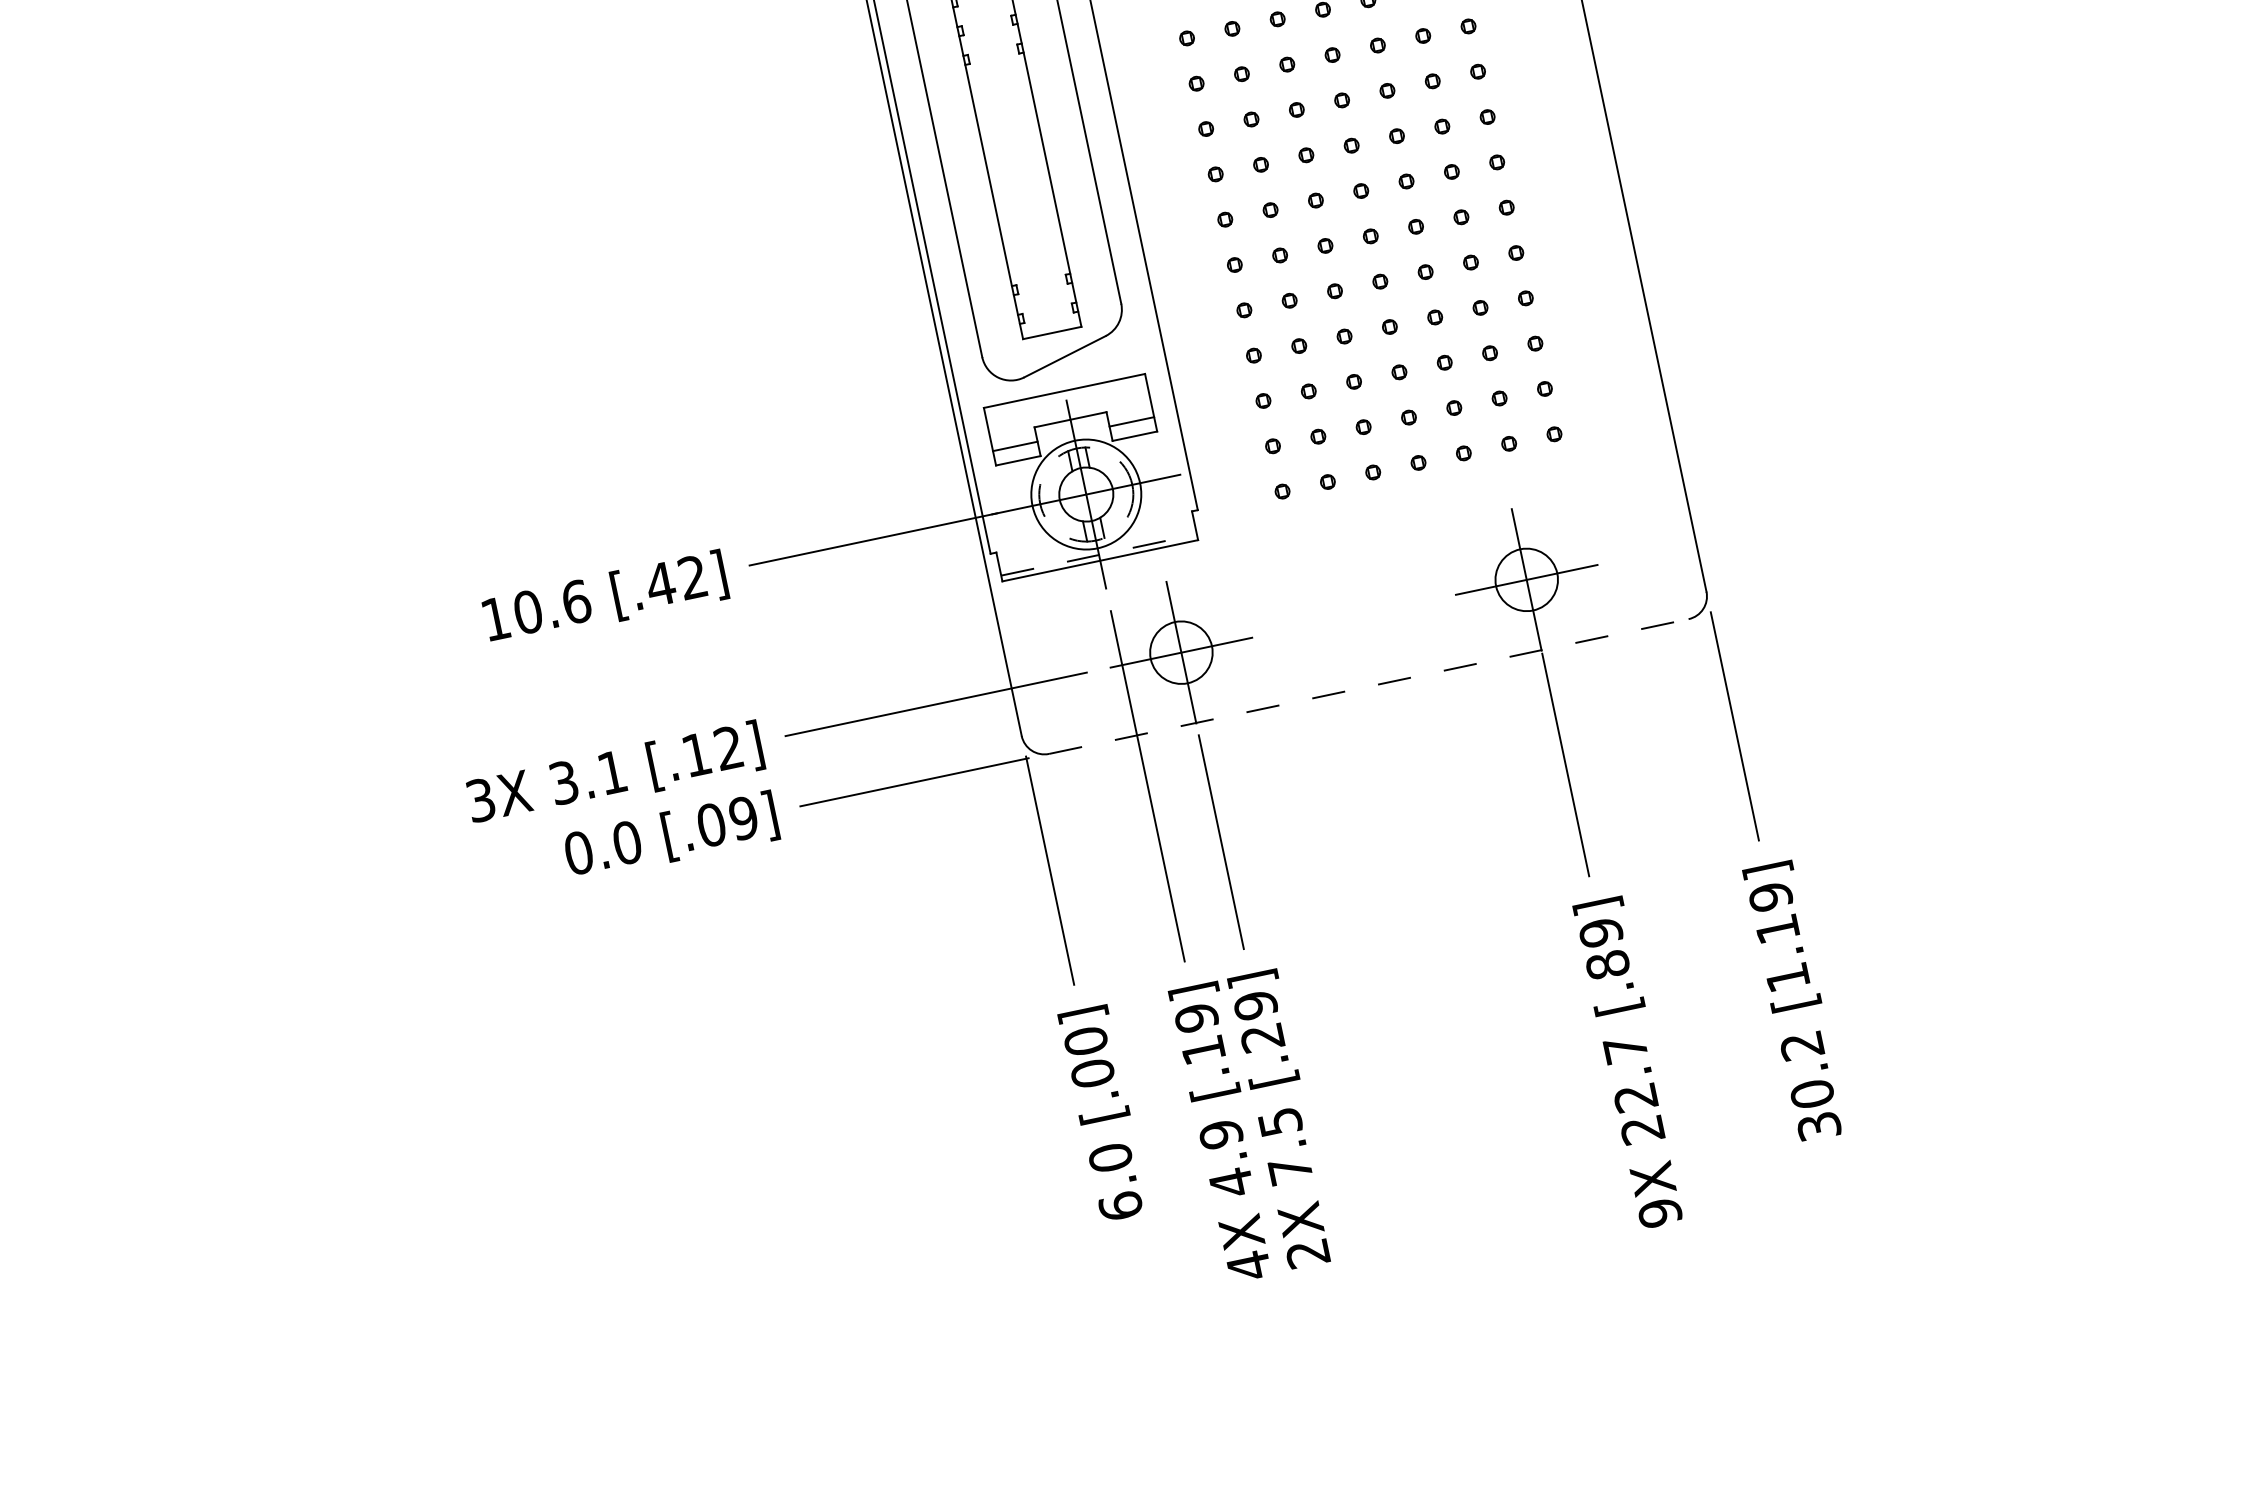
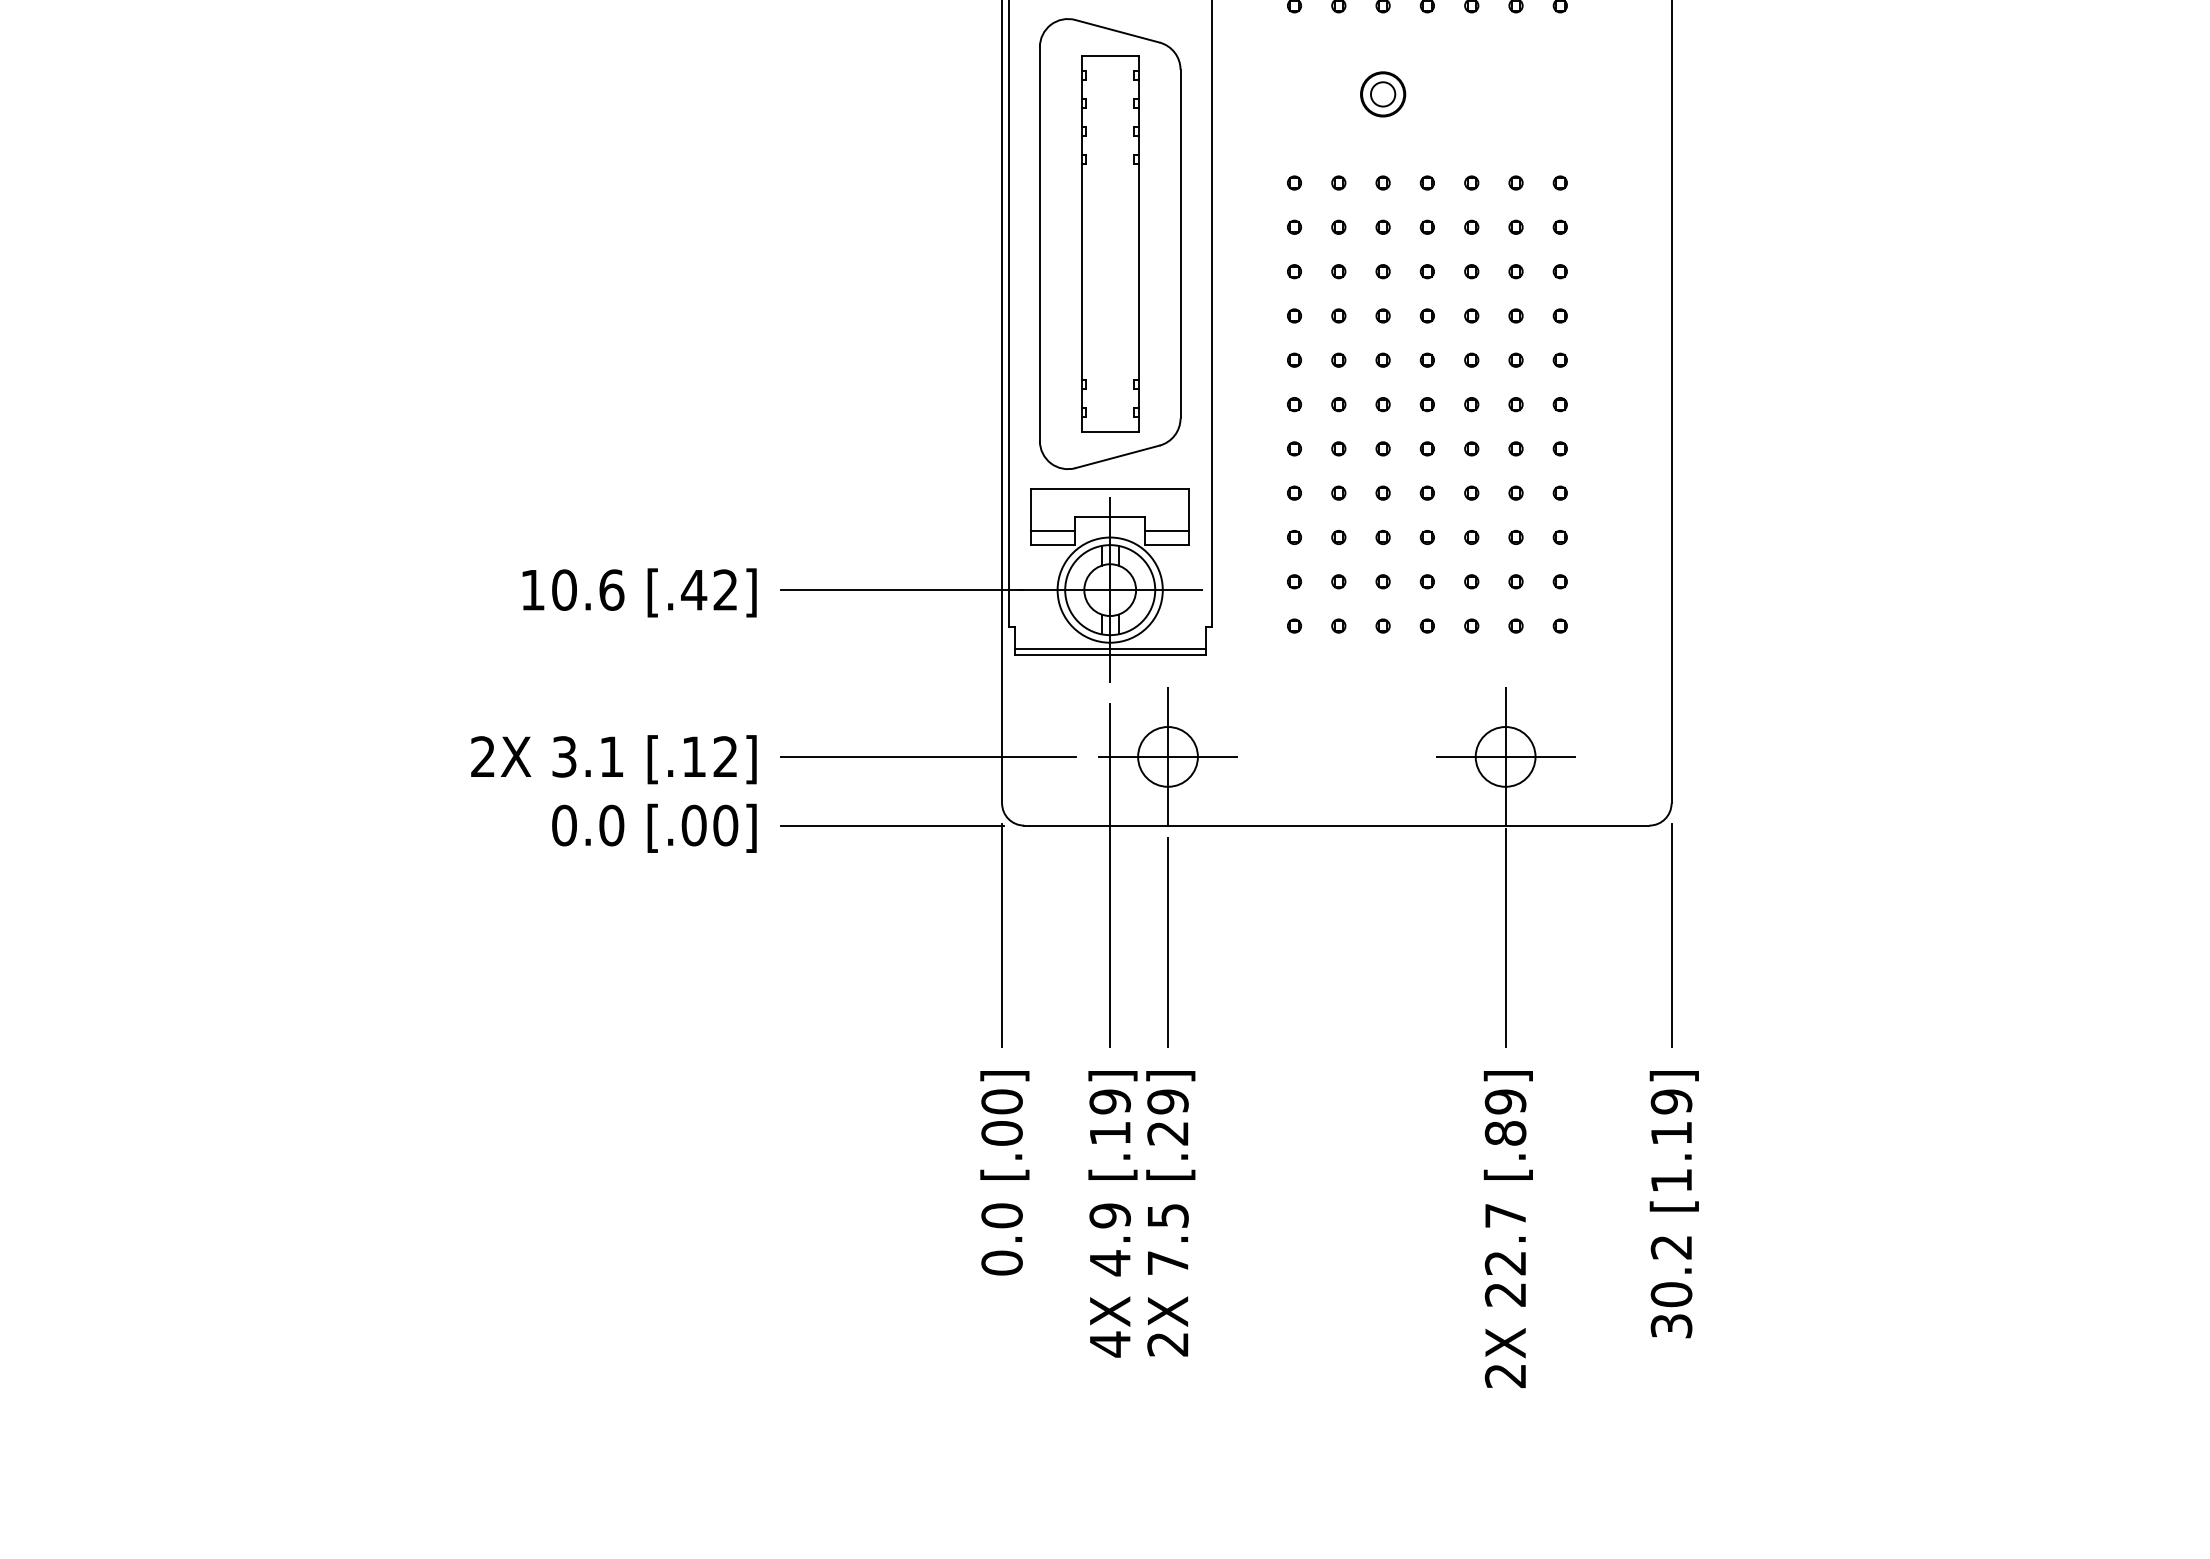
circle: (1086, 494) -> (1110, 590), dashed -> solid
line: (1099, 555) -> (1110, 649), dashed -> solid
line: (1368, 686) -> (1336, 825), dashed -> solid
text: (481, 799) -> (483, 756), 3X -> 2X
text: (743, 818) -> (725, 825), [.09] -> [.00]
text: (1120, 1205) -> (1001, 1262), 6.0 -> 0.0
text: (1659, 1212) -> (1505, 1375), 9X -> 2X

